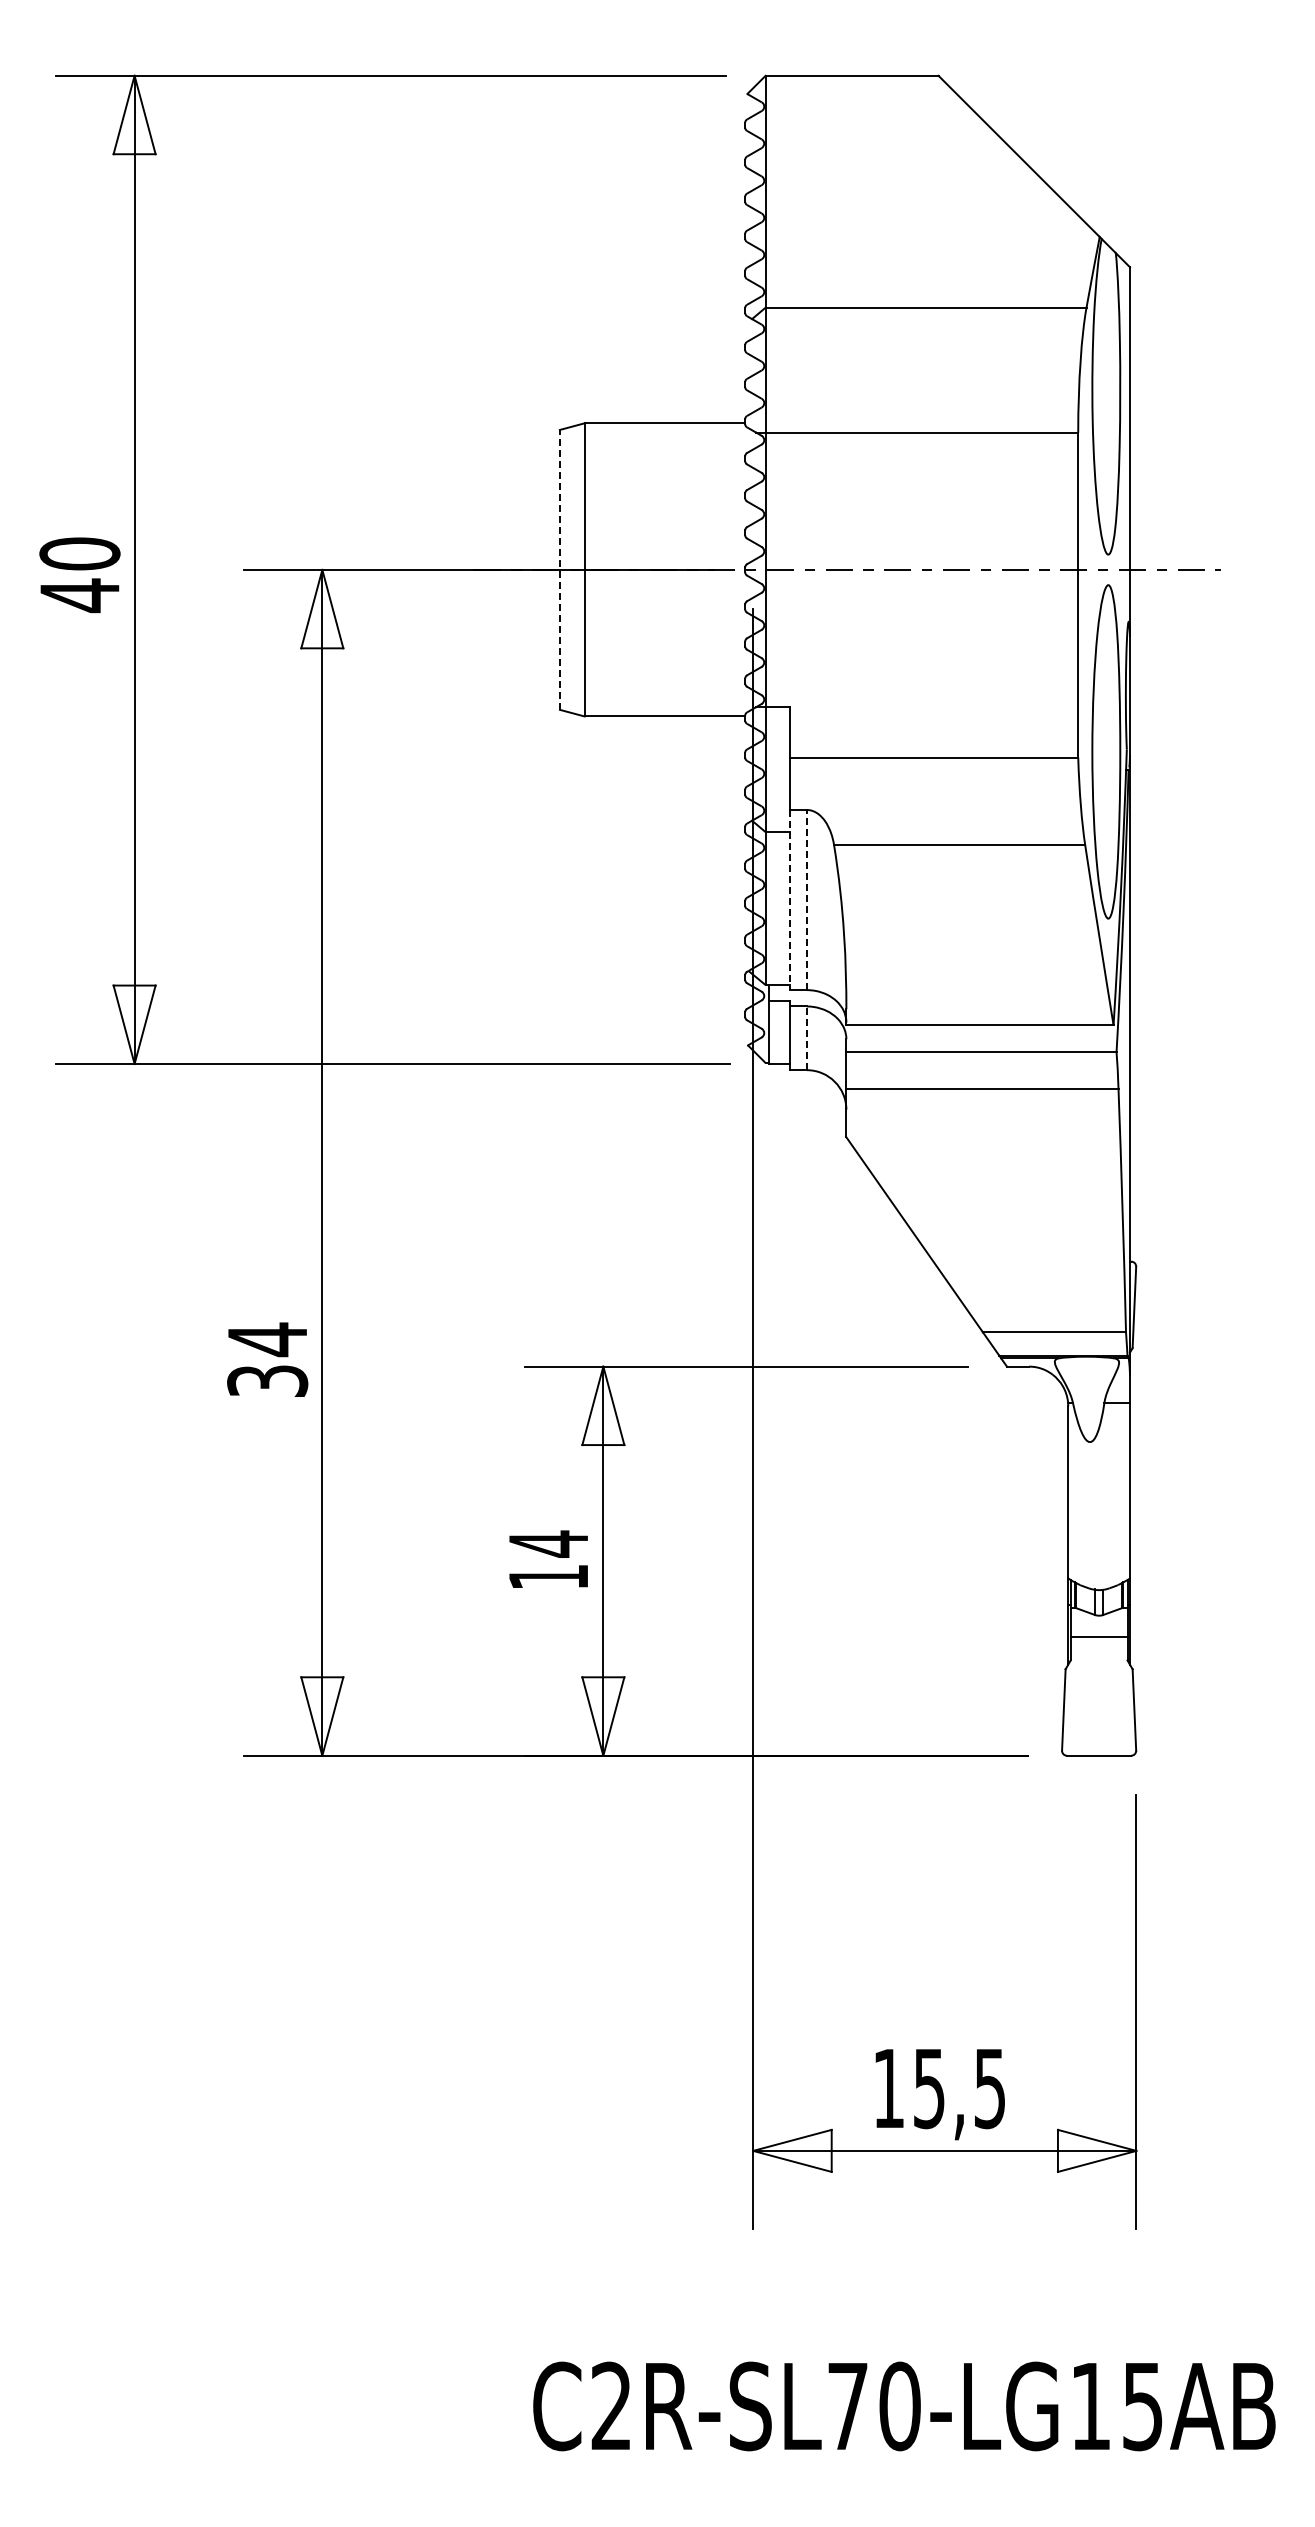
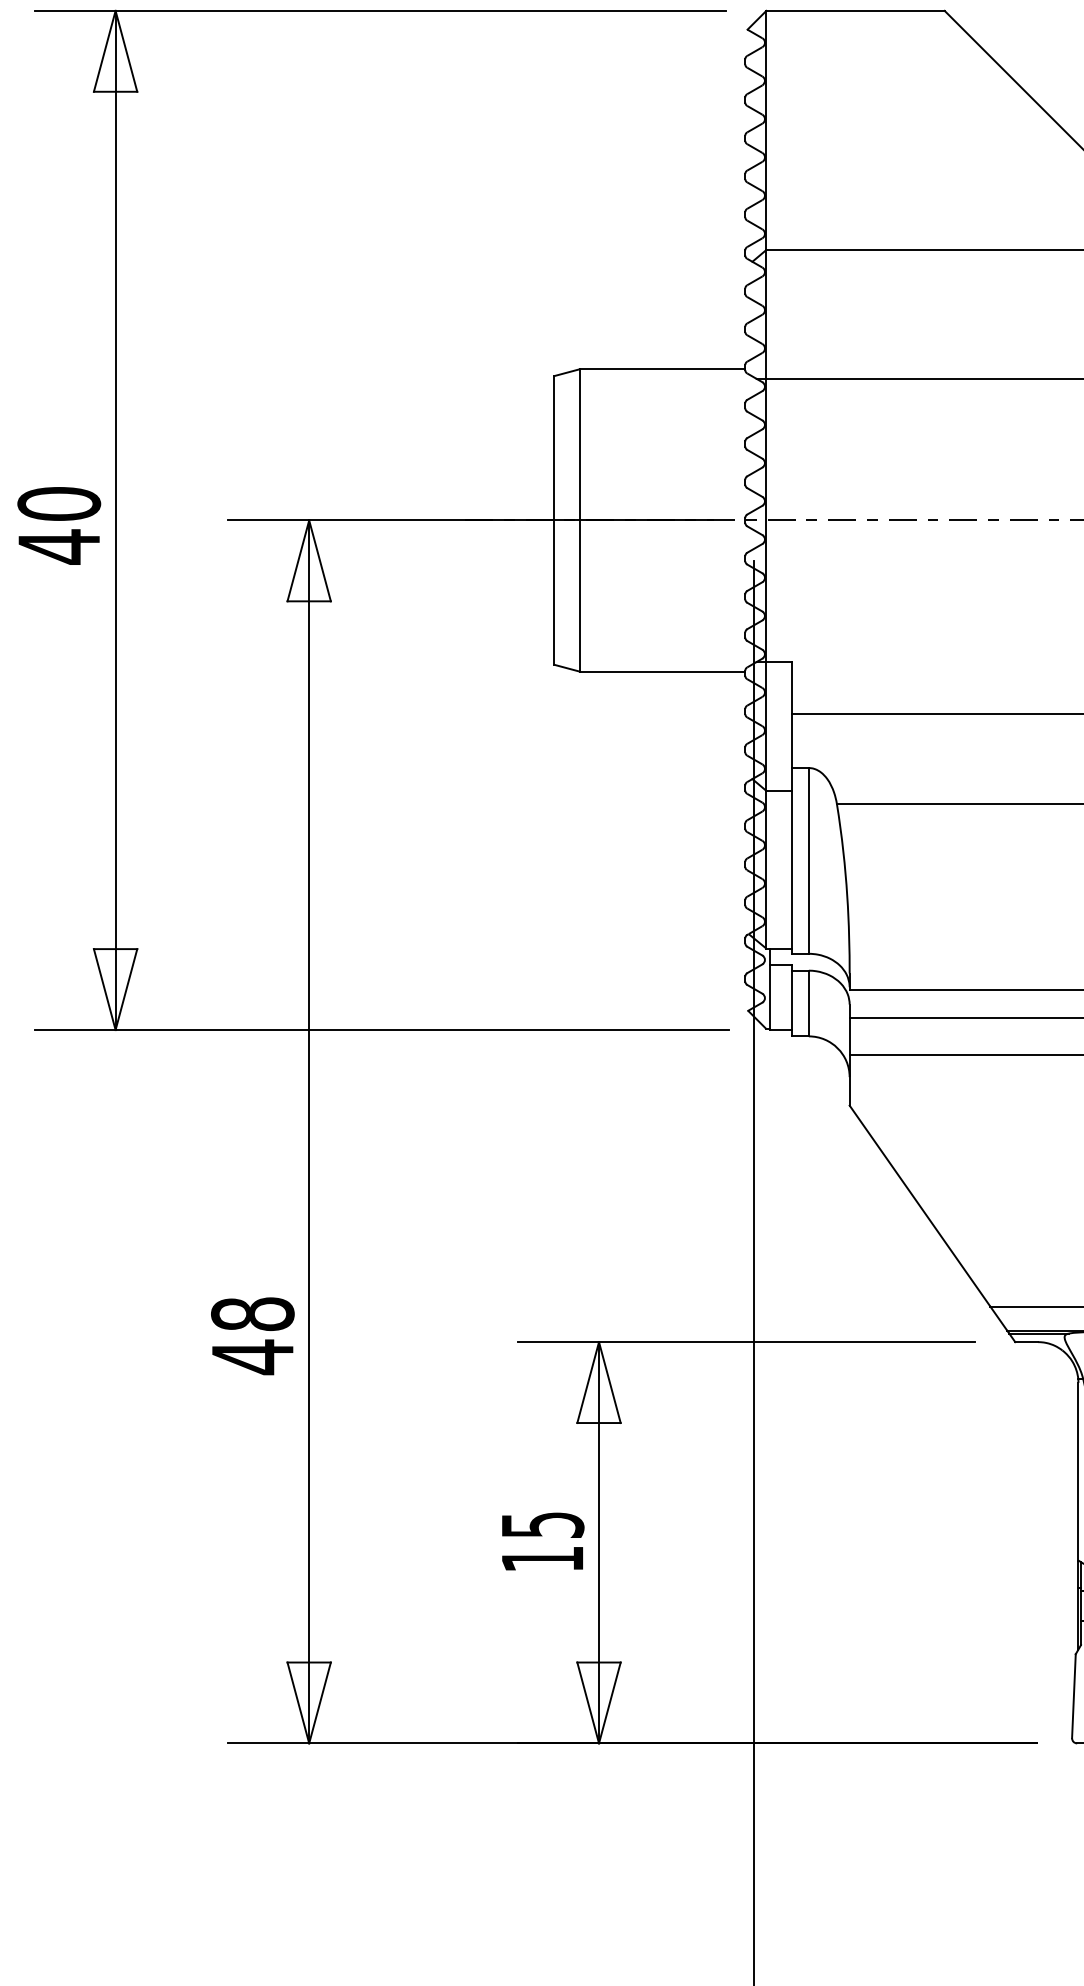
line: (559, 569) -> (553, 520), dashed -> solid
line: (806, 899) -> (808, 860), dashed -> solid
line: (790, 900) -> (792, 861), dashed -> solid
line: (806, 1038) -> (808, 1003), dashed -> solid
text: (267, 1360) -> (252, 1335), 34 -> 48
text: (549, 1543) -> (543, 1524), 14 -> 15

